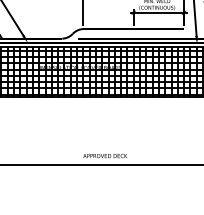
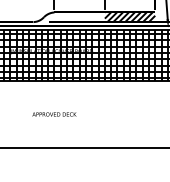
hatch: (158, 33) -> (129, 16), added
text: (104, 156) -> (53, 114), moved

